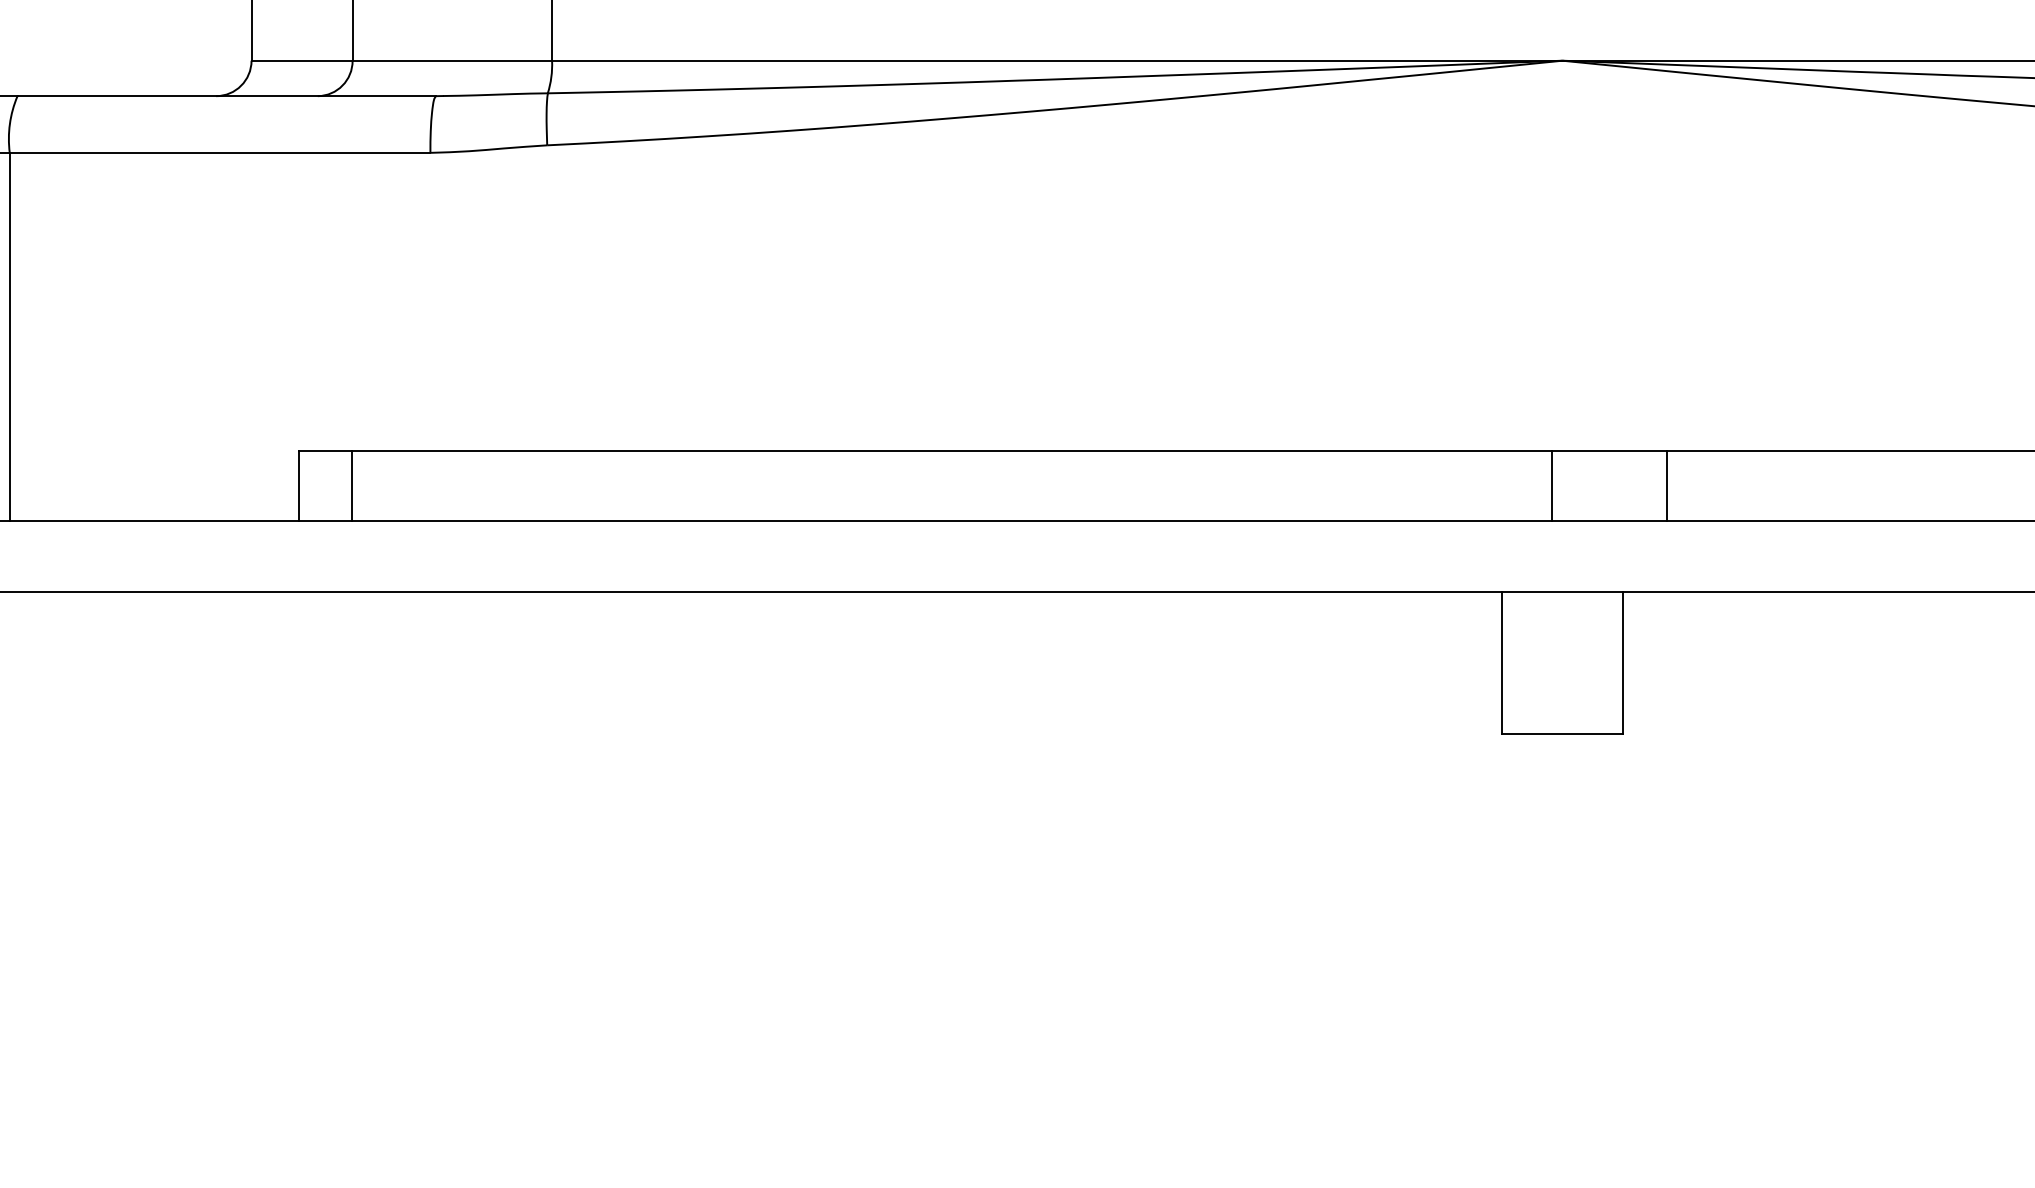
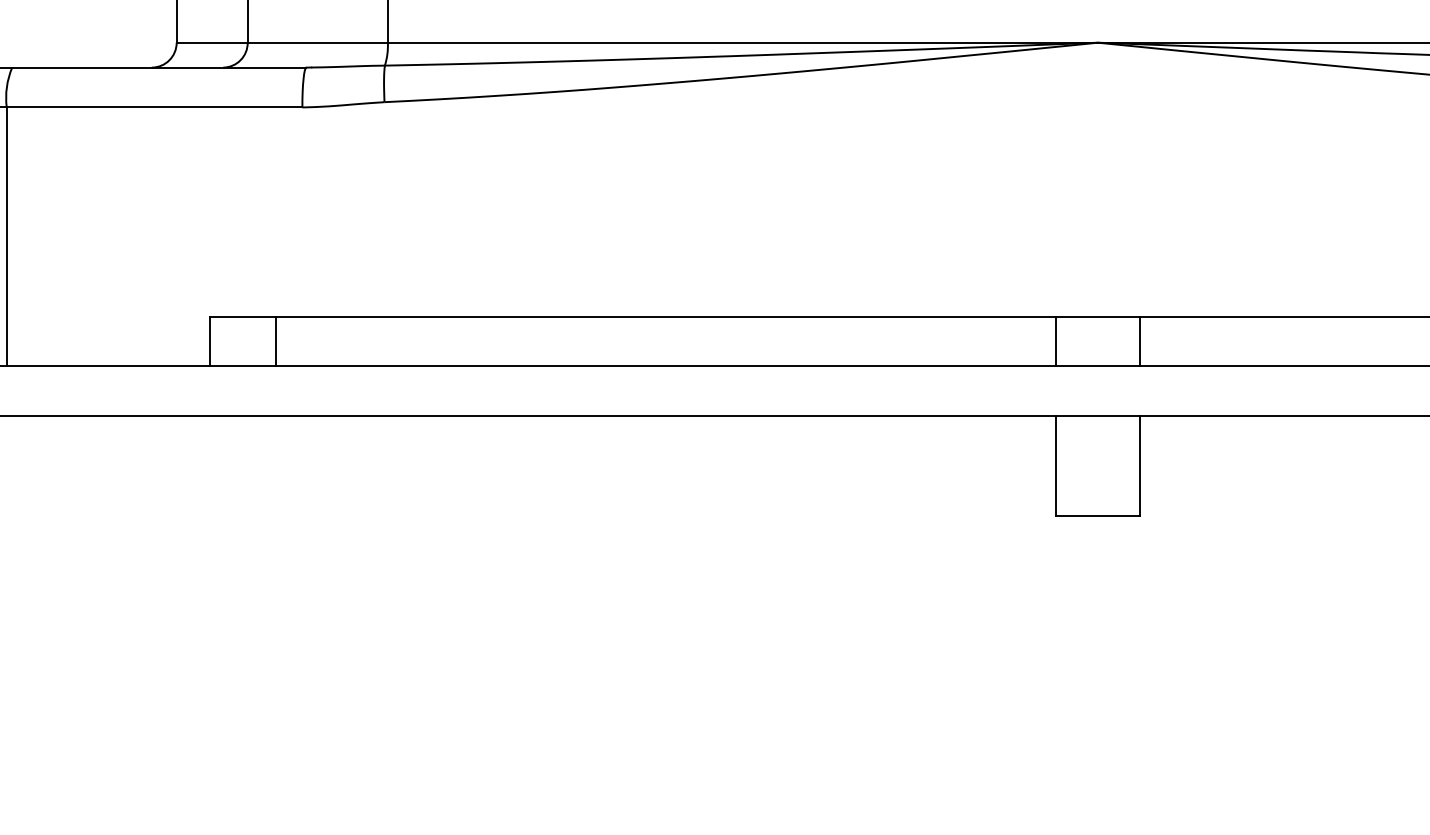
line: (352, 485) -> (276, 341), moved
line: (1551, 485) -> (1055, 341), moved
line: (1667, 485) -> (1140, 341), moved

